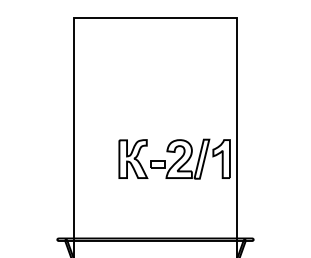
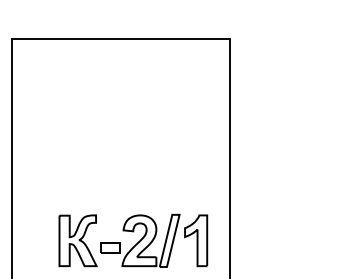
part: (174, 158) -> (133, 239), moved

